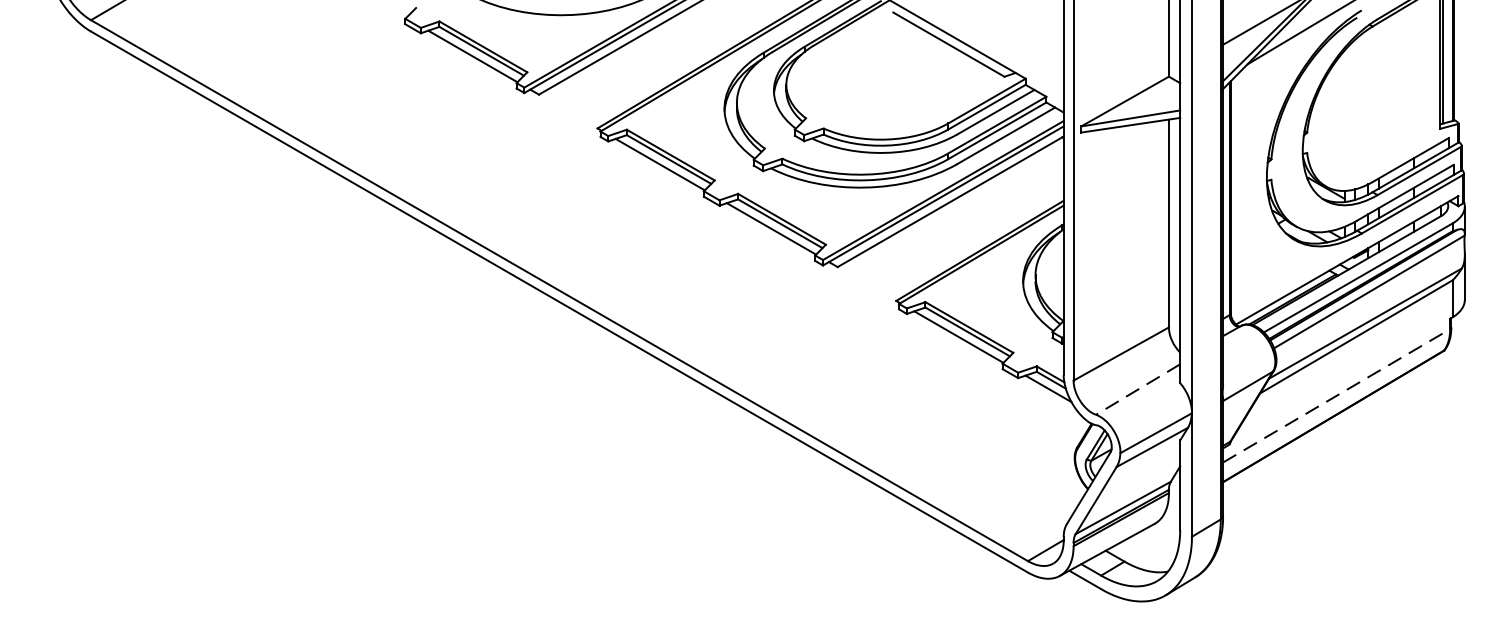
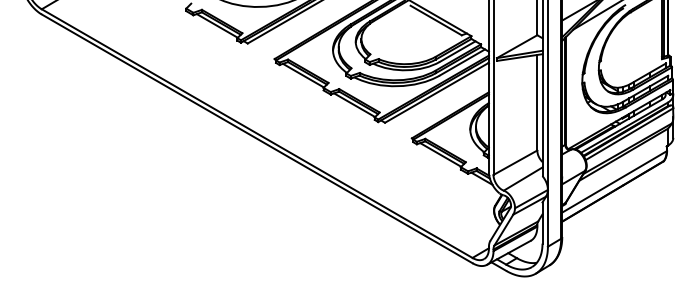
line: (1138, 390) -> (523, 179), dashed -> solid
line: (1336, 394) -> (614, 181), dashed -> solid

